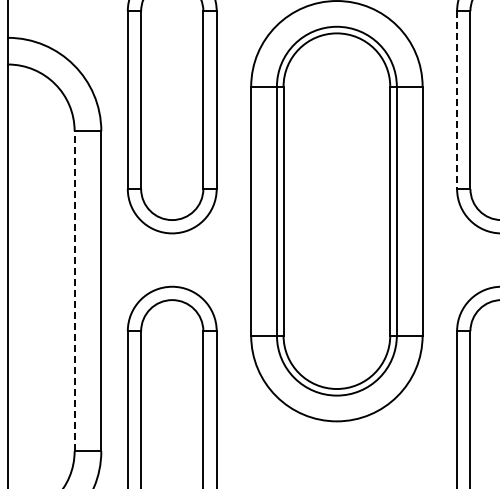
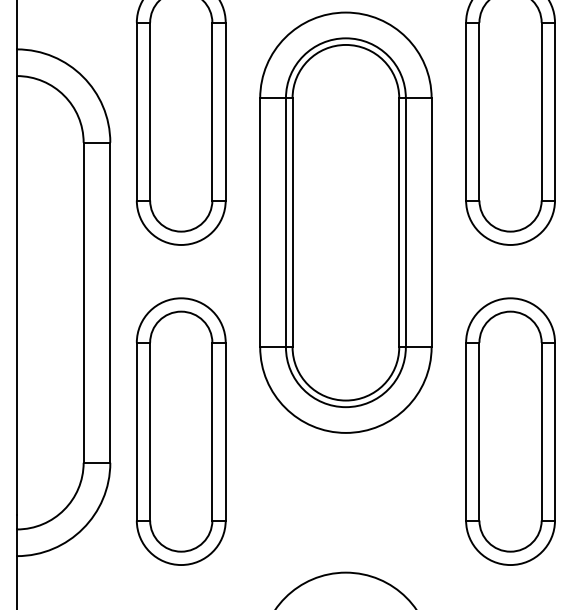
line: (457, 99) -> (466, 111), dashed -> solid
line: (74, 290) -> (83, 302), dashed -> solid

